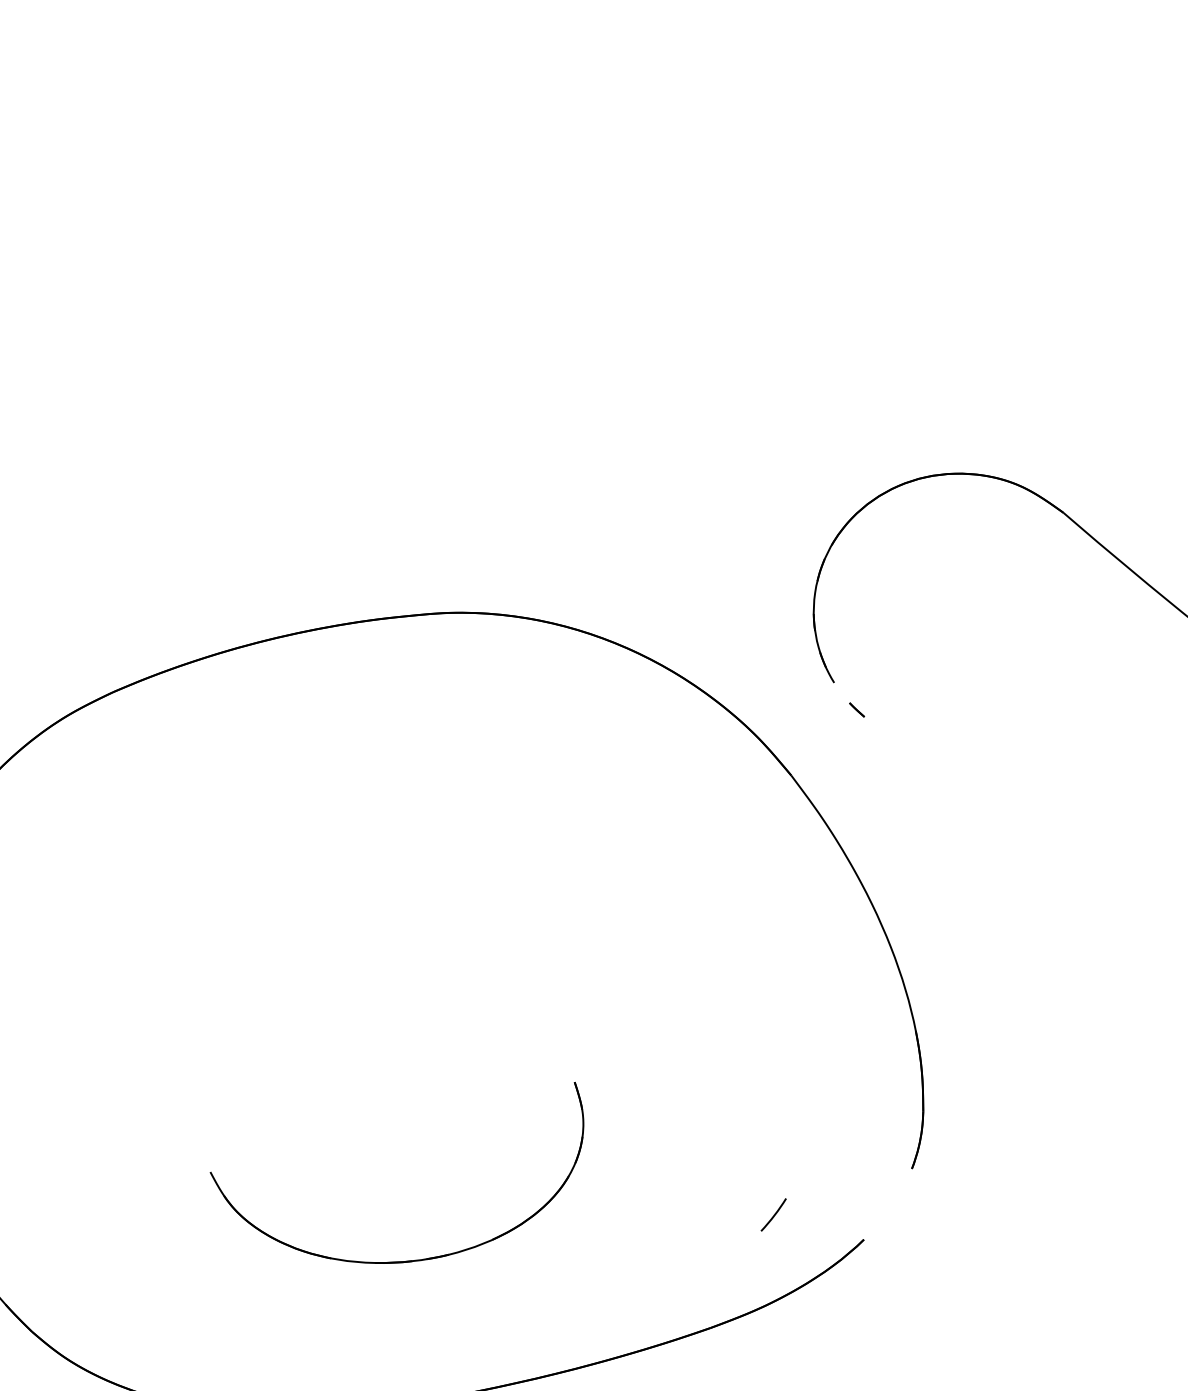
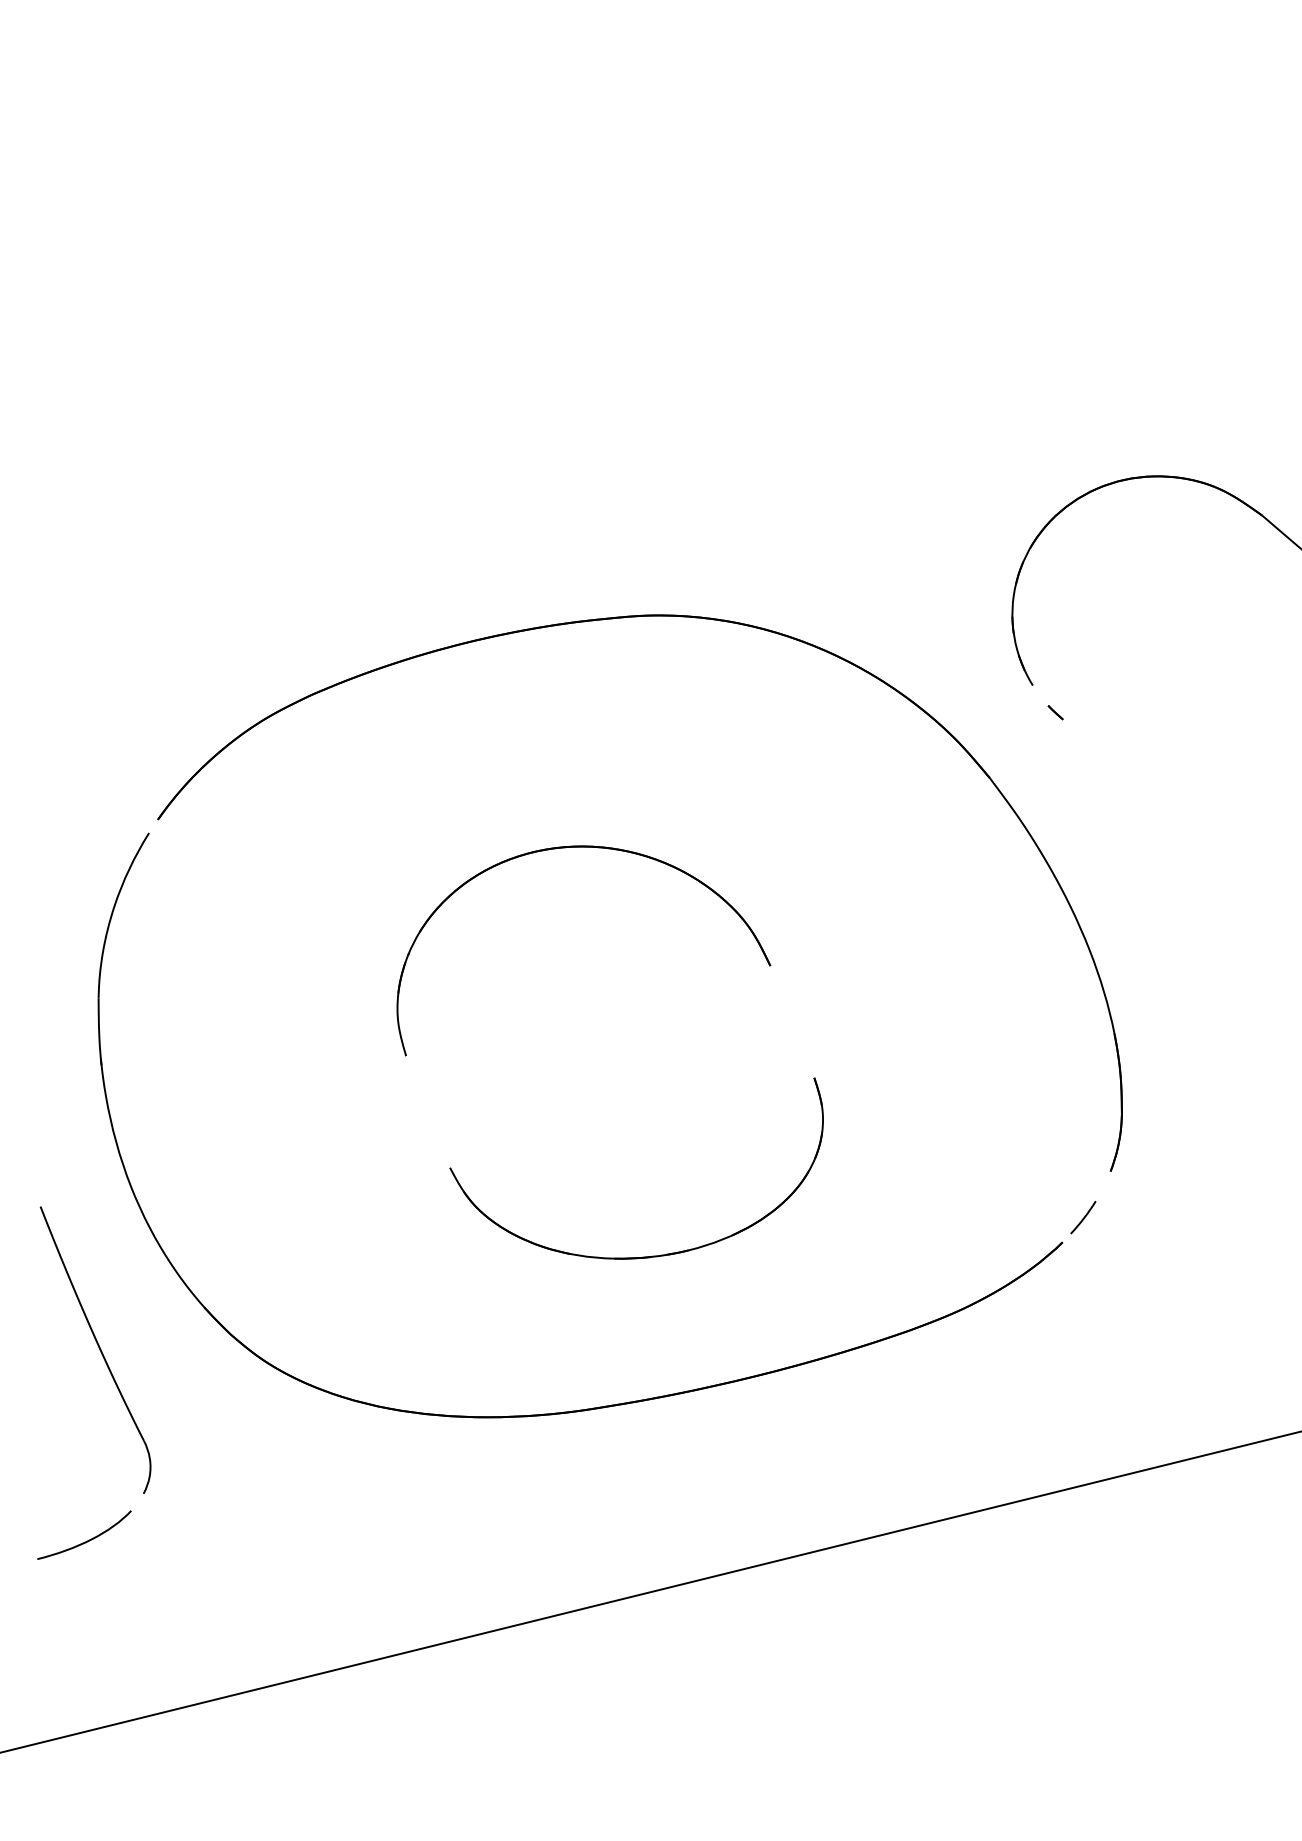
part: (384, 844) -> (583, 847), added
line: (773, 1214) -> (1083, 1217), moved
part: (402, 1260) -> (642, 1256), moved

